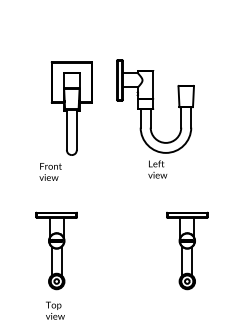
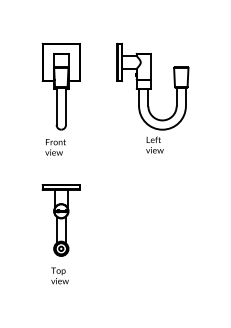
part: (70, 108) -> (60, 86), moved
part: (186, 250) -> (181, 220), removed

